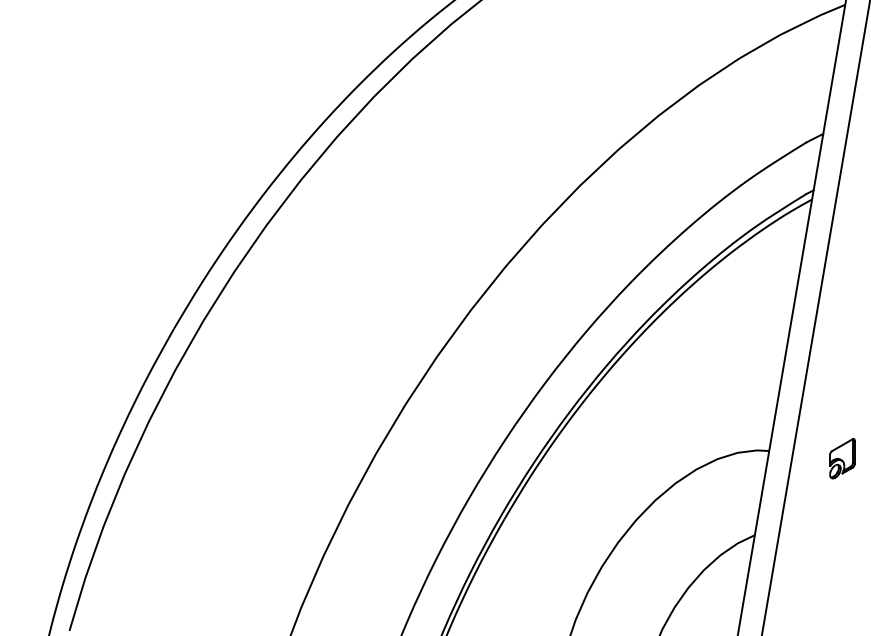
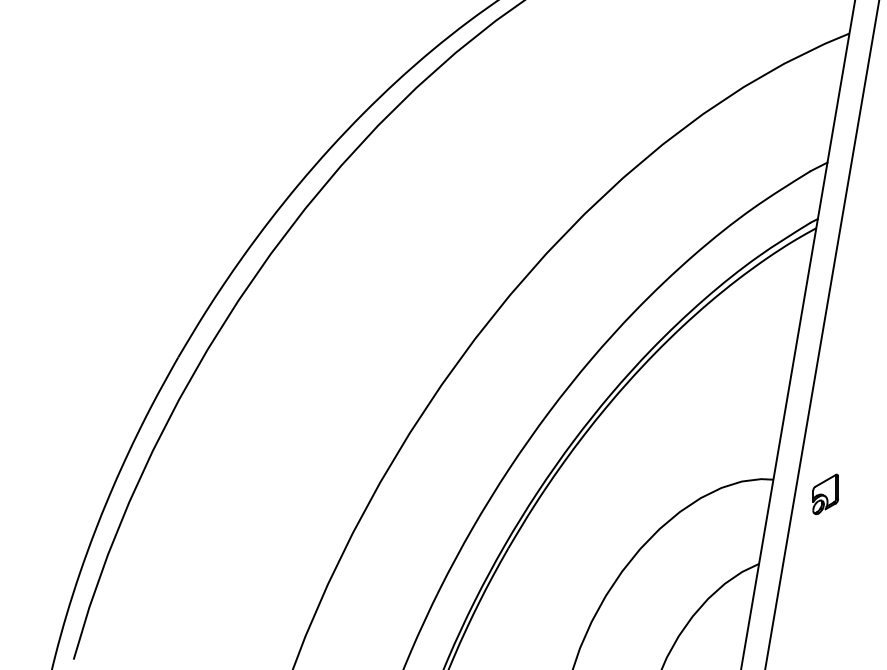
part: (842, 457) -> (825, 493), moved

